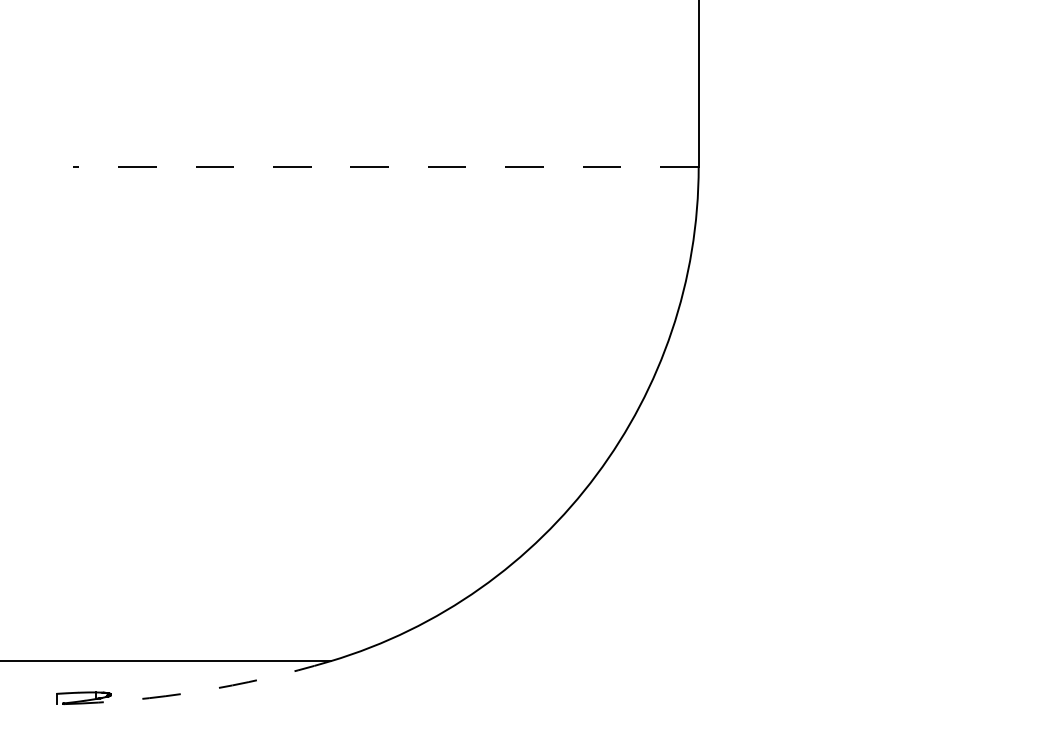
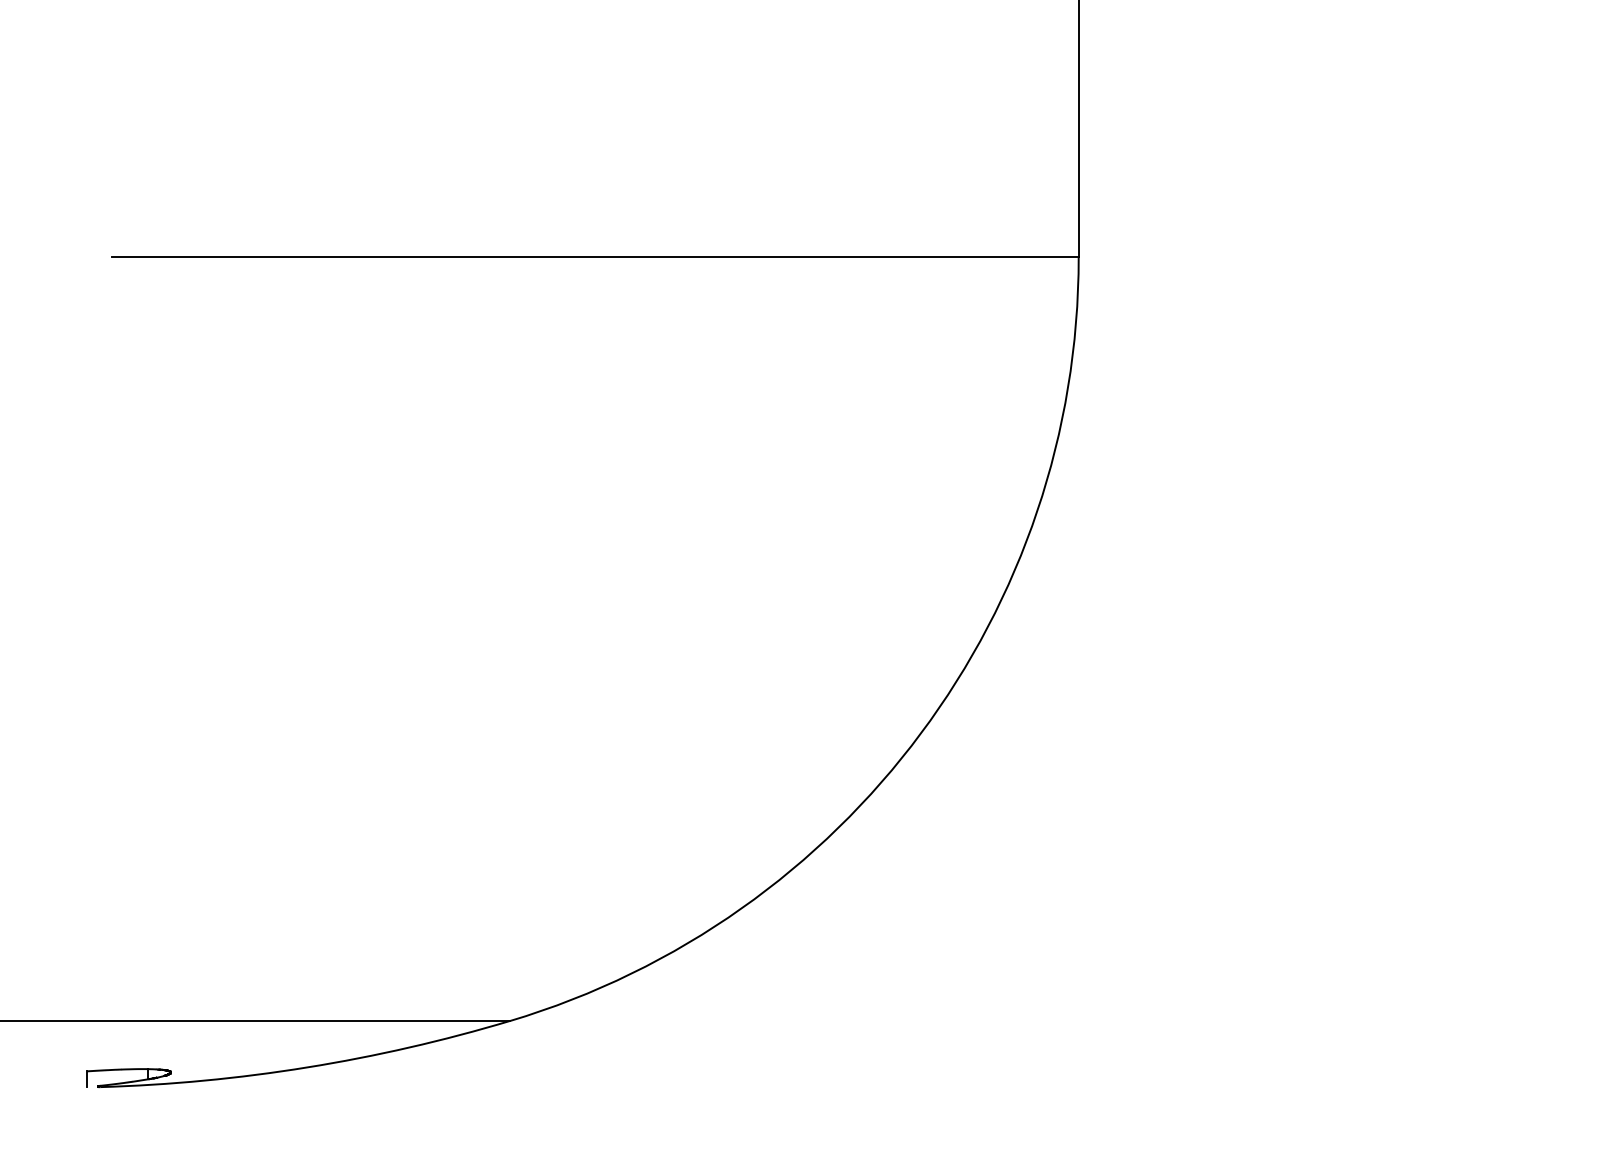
line: (385, 166) -> (595, 257), dashed -> solid
arc: (199, 691) -> (307, 1067), dashed -> solid

